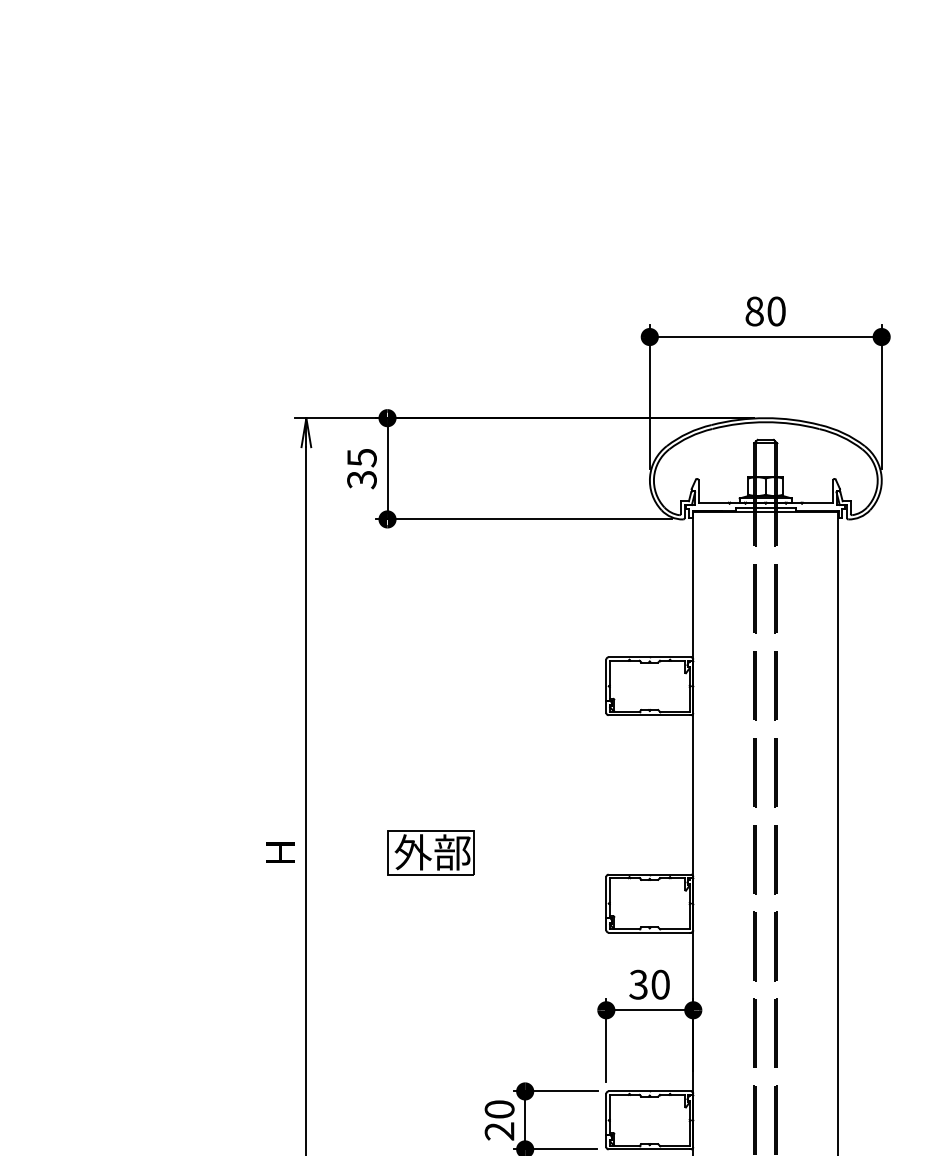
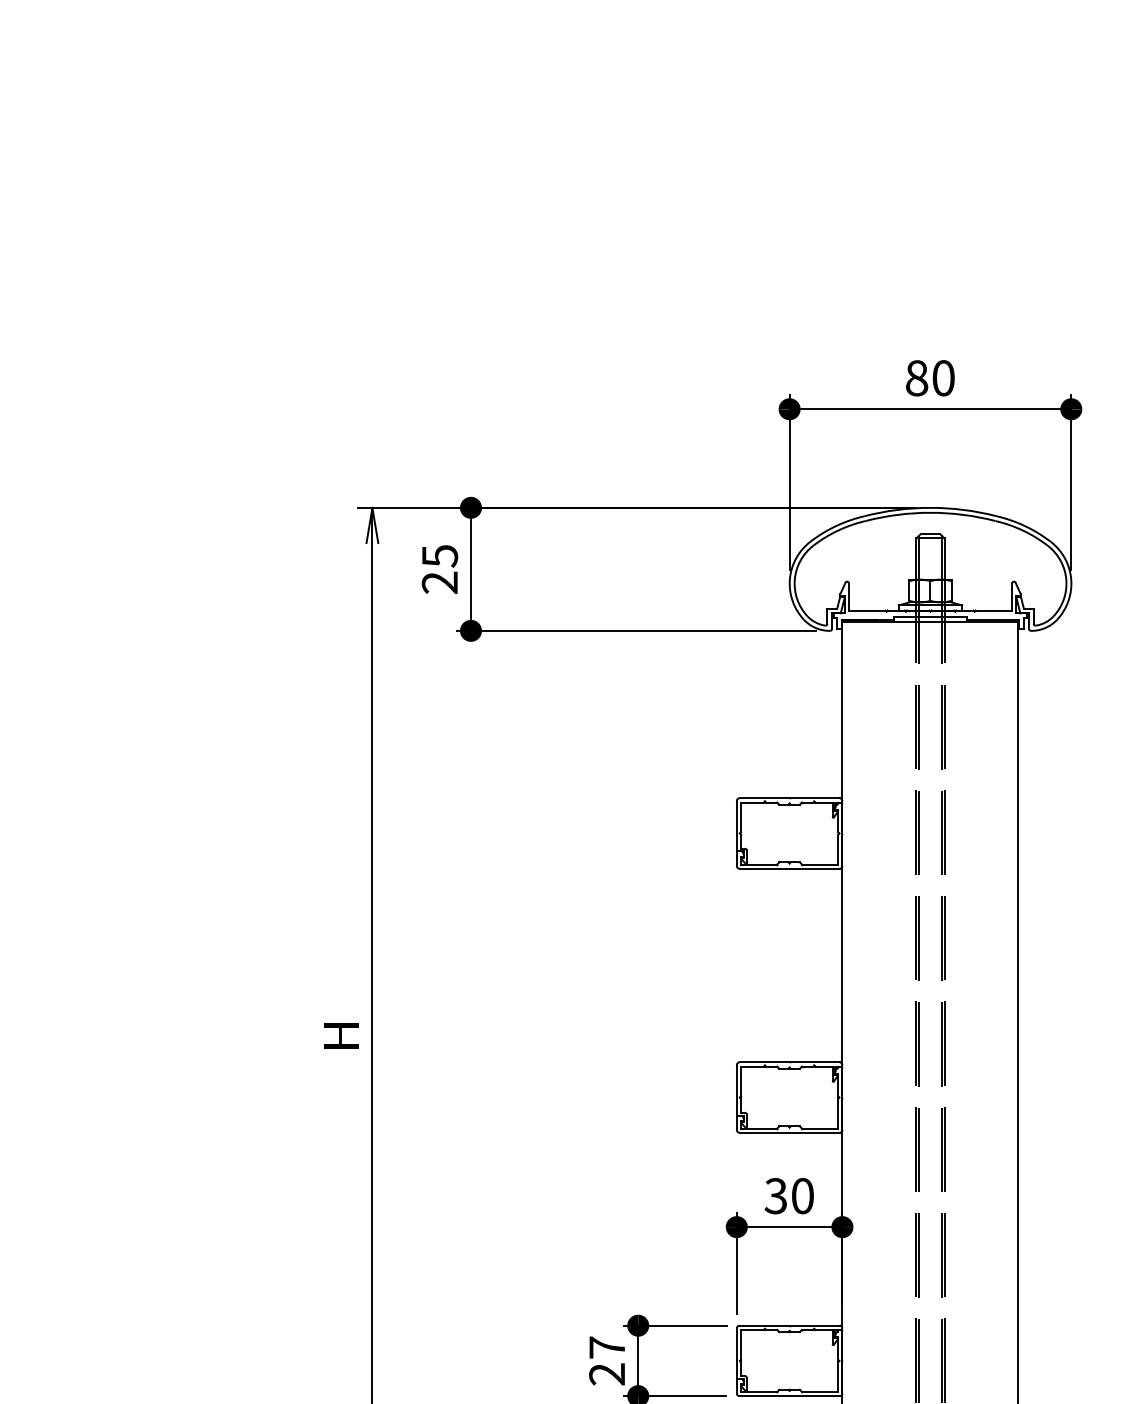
text: (361, 479) -> (439, 582), 35 -> 25
part: (430, 852) -> (523, 1035), removed
text: (499, 1109) -> (607, 1347), 20 -> 27

